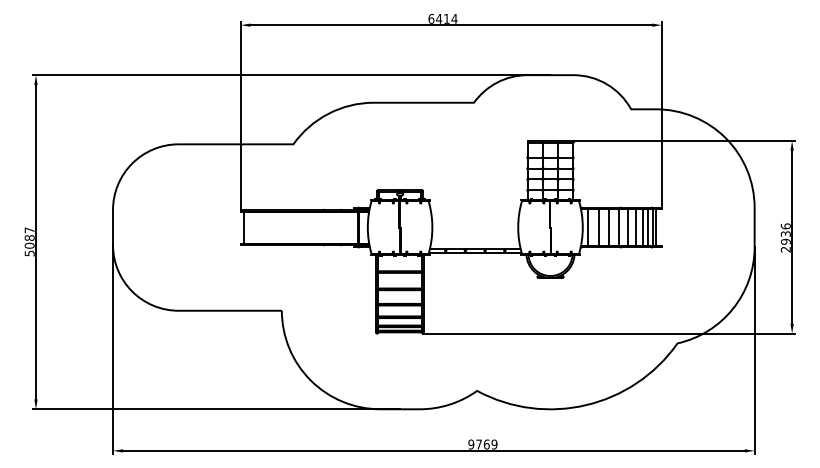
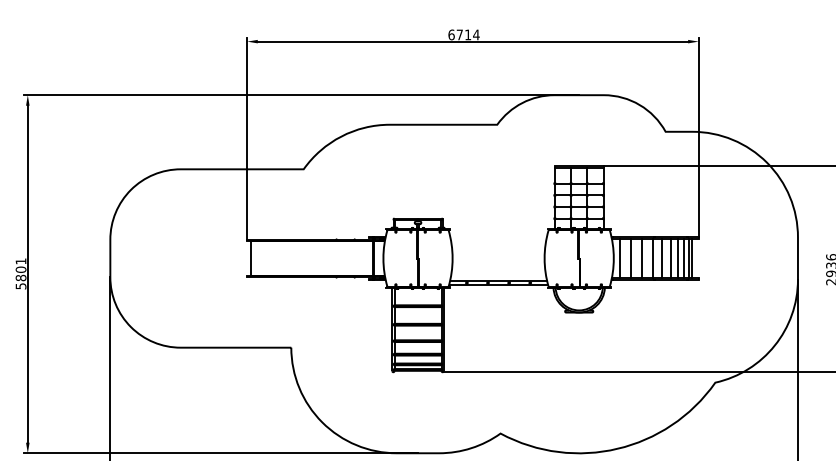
text: (439, 18) -> (460, 34), 6414 -> 6714
text: (29, 237) -> (20, 269), 5087 -> 5801

